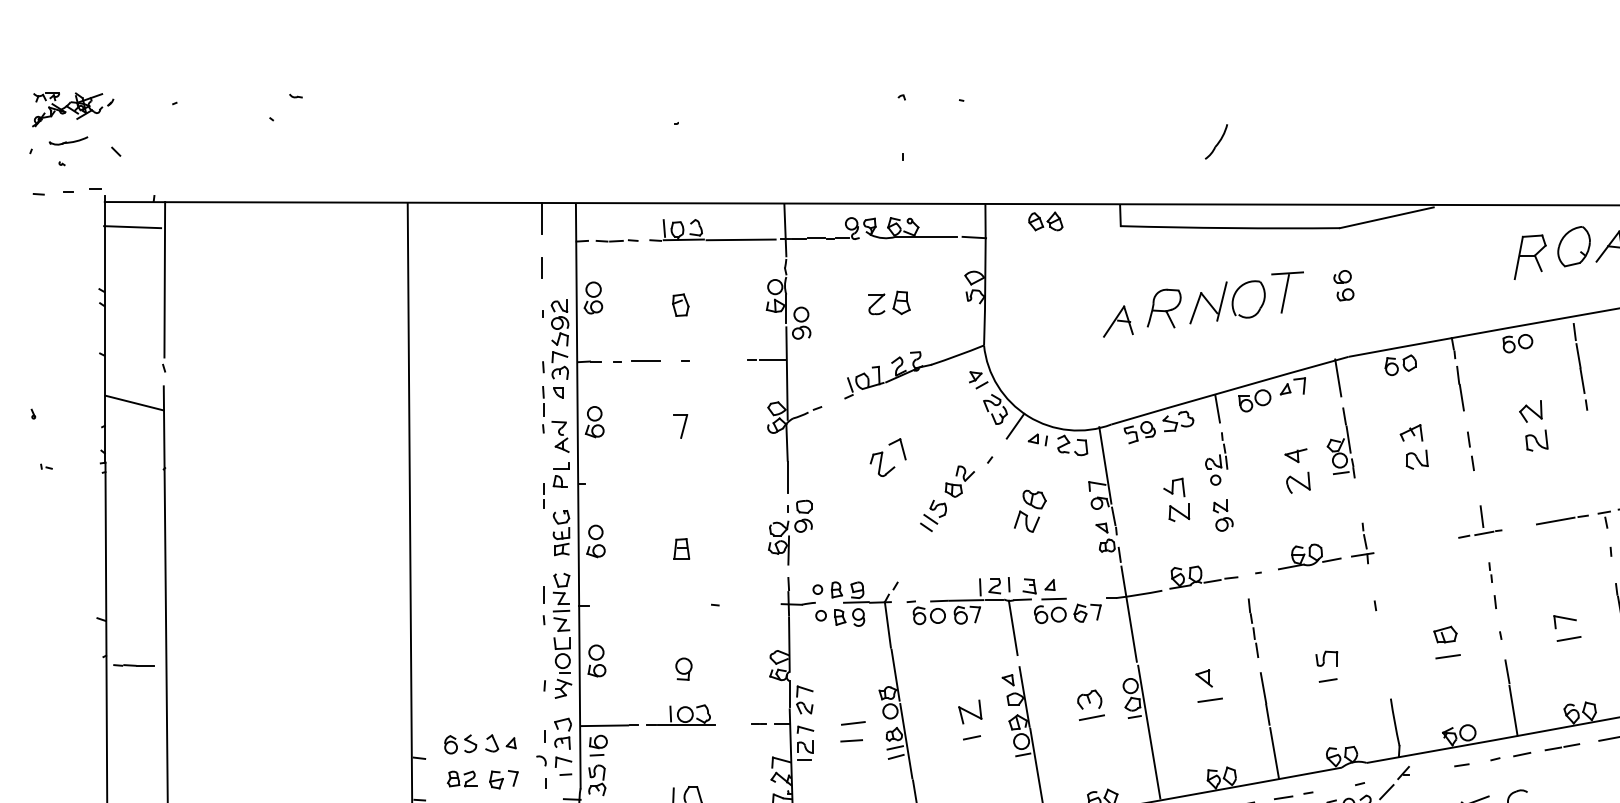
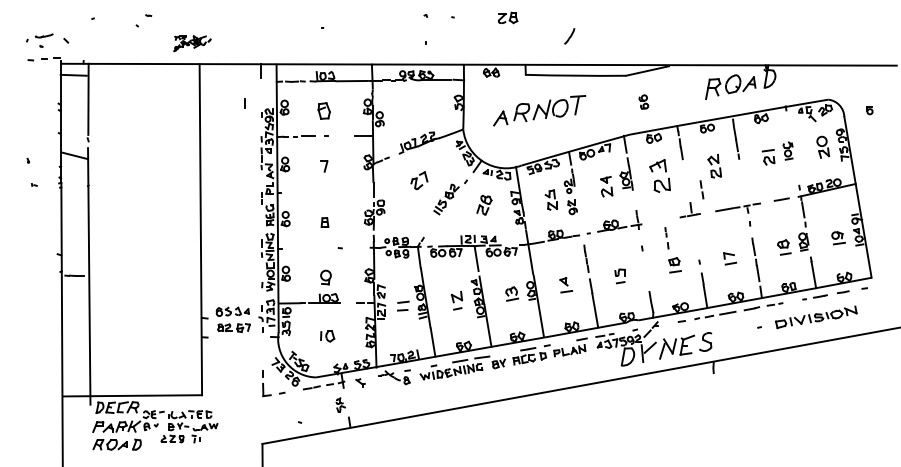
part: (72, 109) -> (192, 43), moved
line: (540, 269) -> (244, 103), moved
part: (1343, 284) -> (643, 101), moved
part: (890, 301) -> (508, 17), moved
part: (680, 304) -> (324, 110), size x1.6
part: (1203, 304) -> (539, 110), moved
part: (1413, 446) -> (659, 175), size x1.6
line: (1469, 448) -> (701, 188), moved
line: (1491, 583) -> (666, 237), moved
part: (682, 669) -> (325, 277), size x1.4

